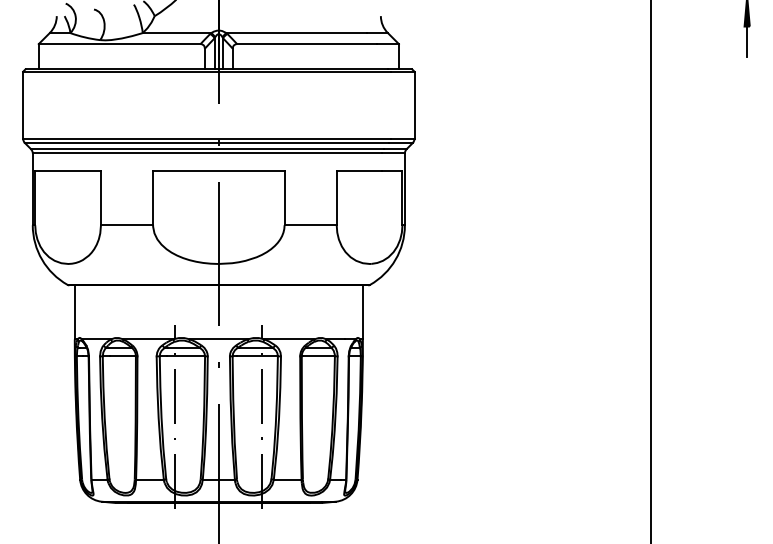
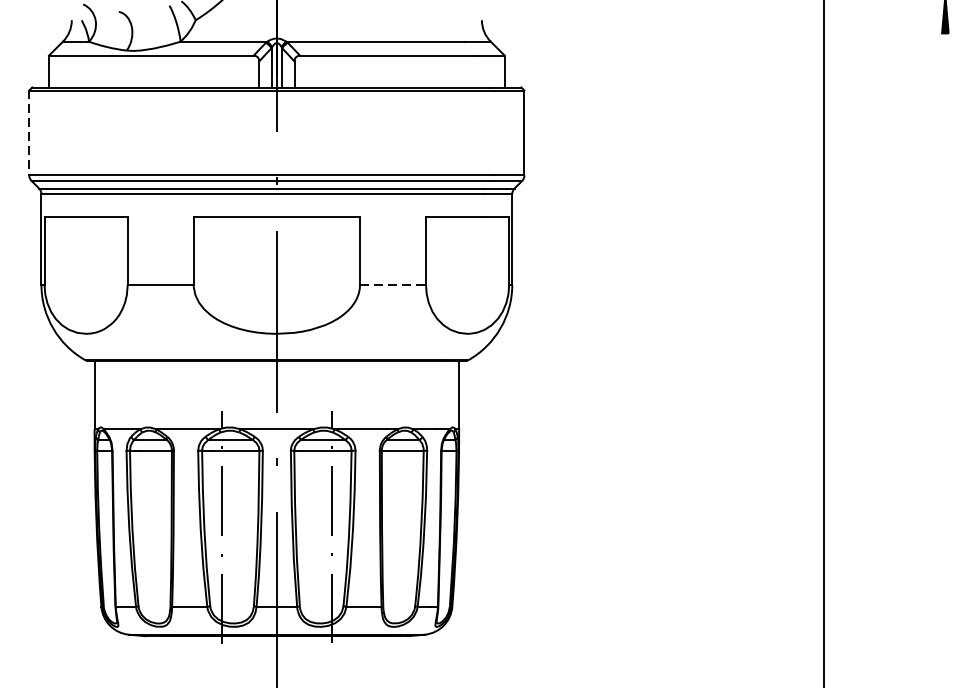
line: (747, 41) -> (945, 52), removed
line: (23, 105) -> (29, 133), solid -> dashed
line: (311, 225) -> (394, 285), solid -> dashed

